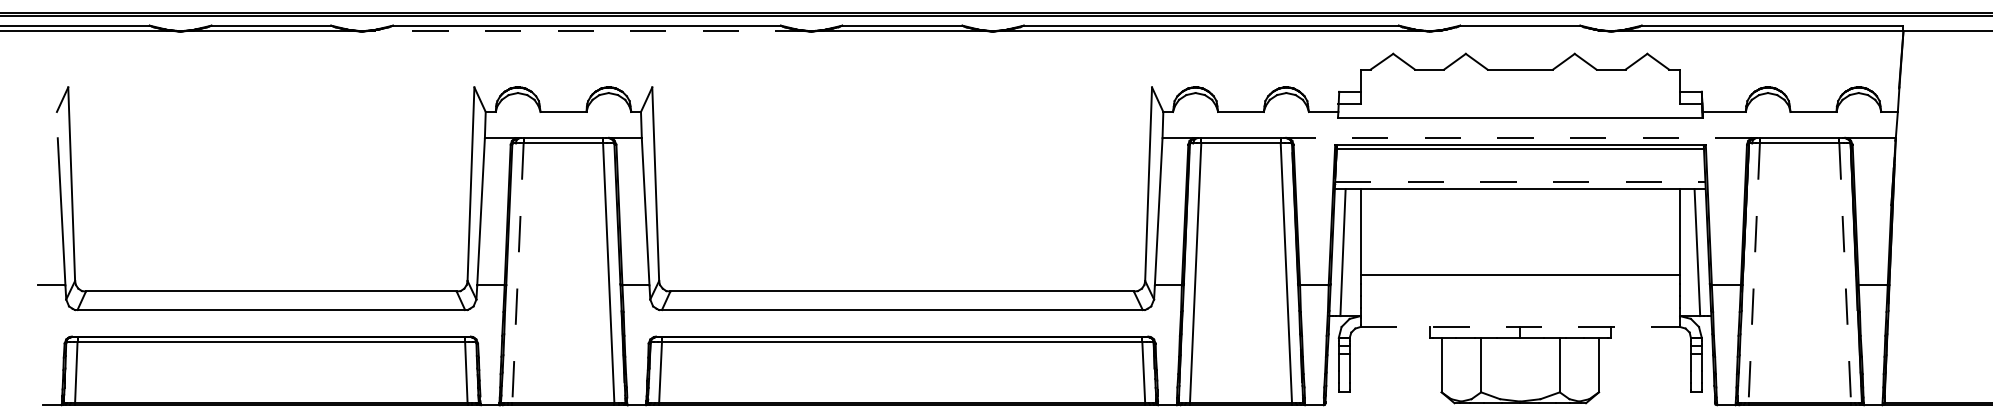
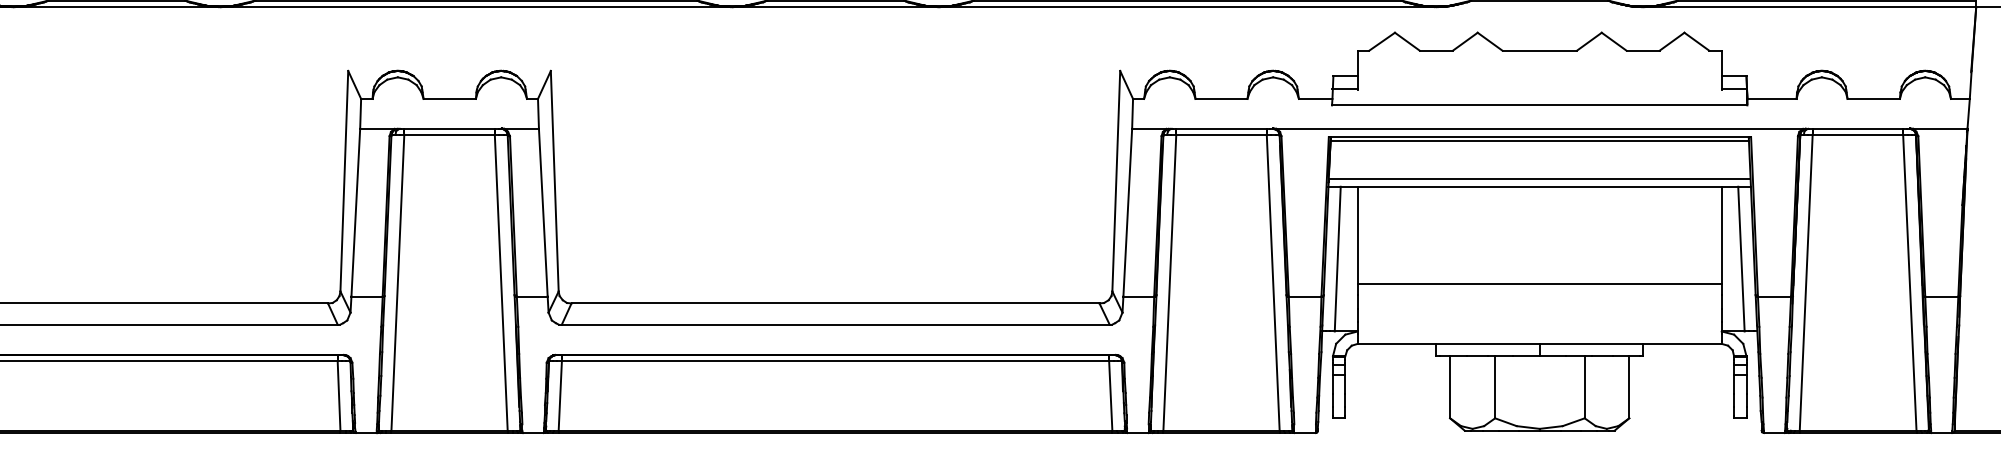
line: (586, 31) -> (475, 7), dashed -> solid
line: (1519, 138) -> (1538, 129), dashed -> solid
line: (1520, 182) -> (1539, 179), dashed -> solid
line: (517, 273) -> (397, 282), dashed -> solid
line: (1754, 273) -> (1806, 282), dashed -> solid
line: (1845, 273) -> (1910, 282), dashed -> solid
line: (1520, 326) -> (1539, 343), dashed -> solid

